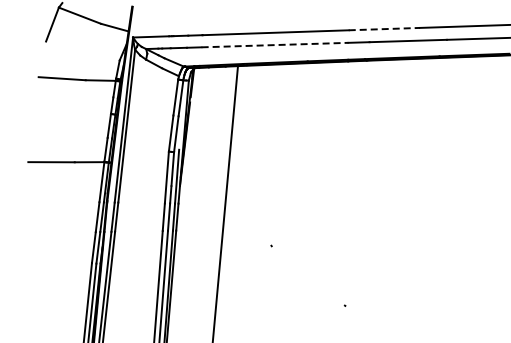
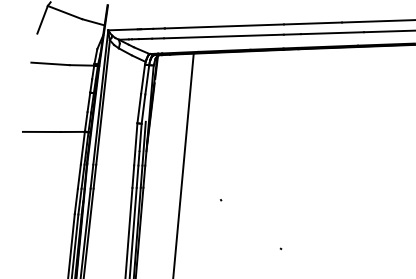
line: (384, 29) -> (313, 23), dashed -> solid
line: (275, 45) -> (224, 36), dashed -> solid

